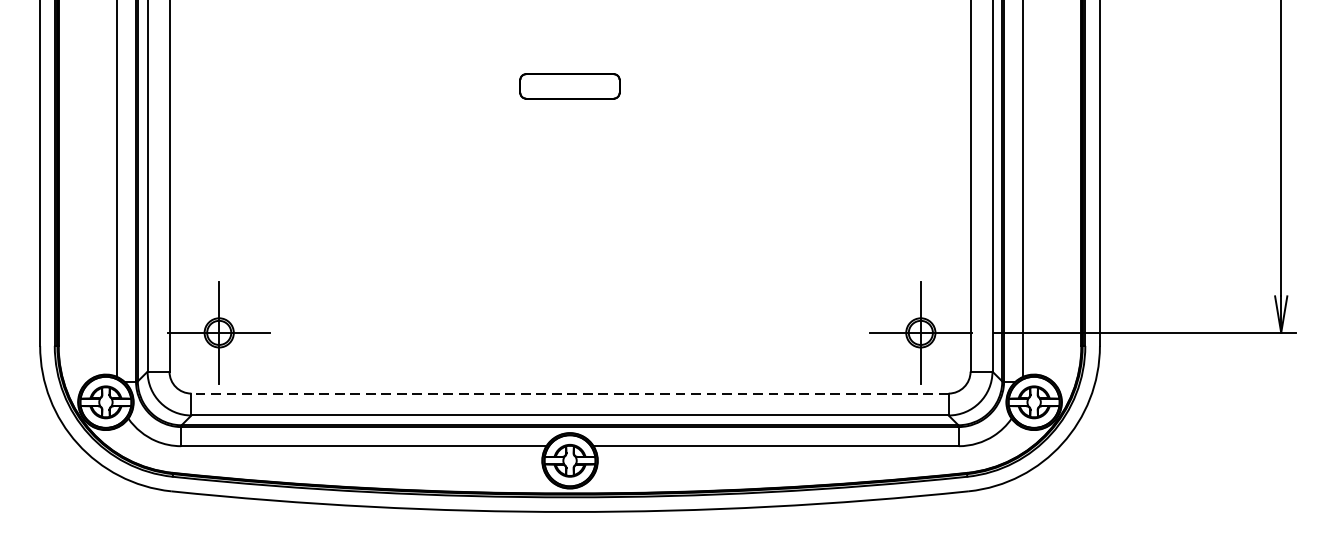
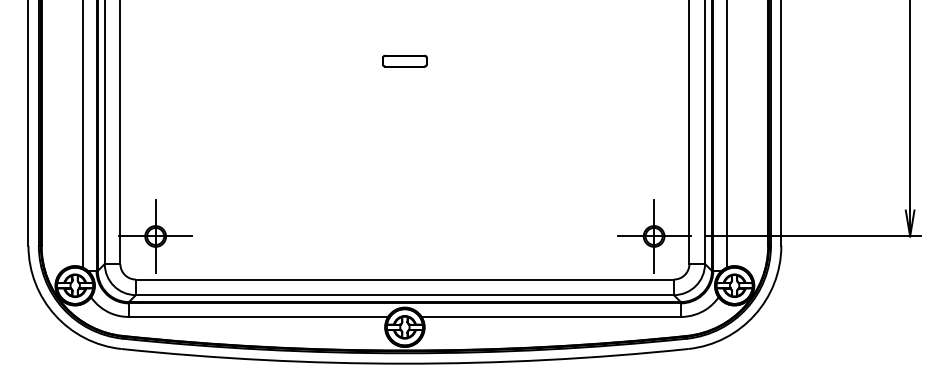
part: (569, 85) -> (404, 60), size x0.62
line: (569, 393) -> (404, 279), dashed -> solid

